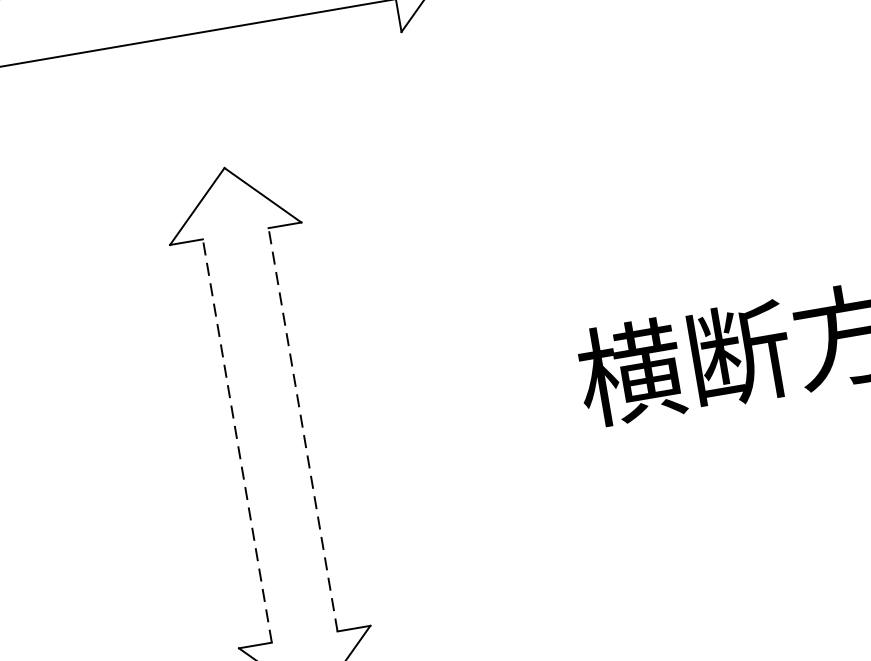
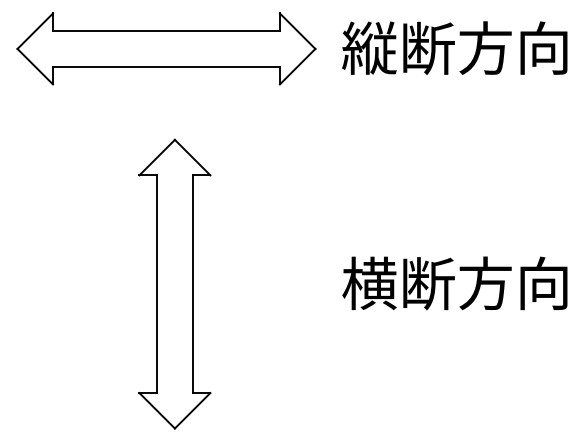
line: (302, 430) -> (192, 284), dashed -> solid
line: (238, 441) -> (157, 284), dashed -> solid

